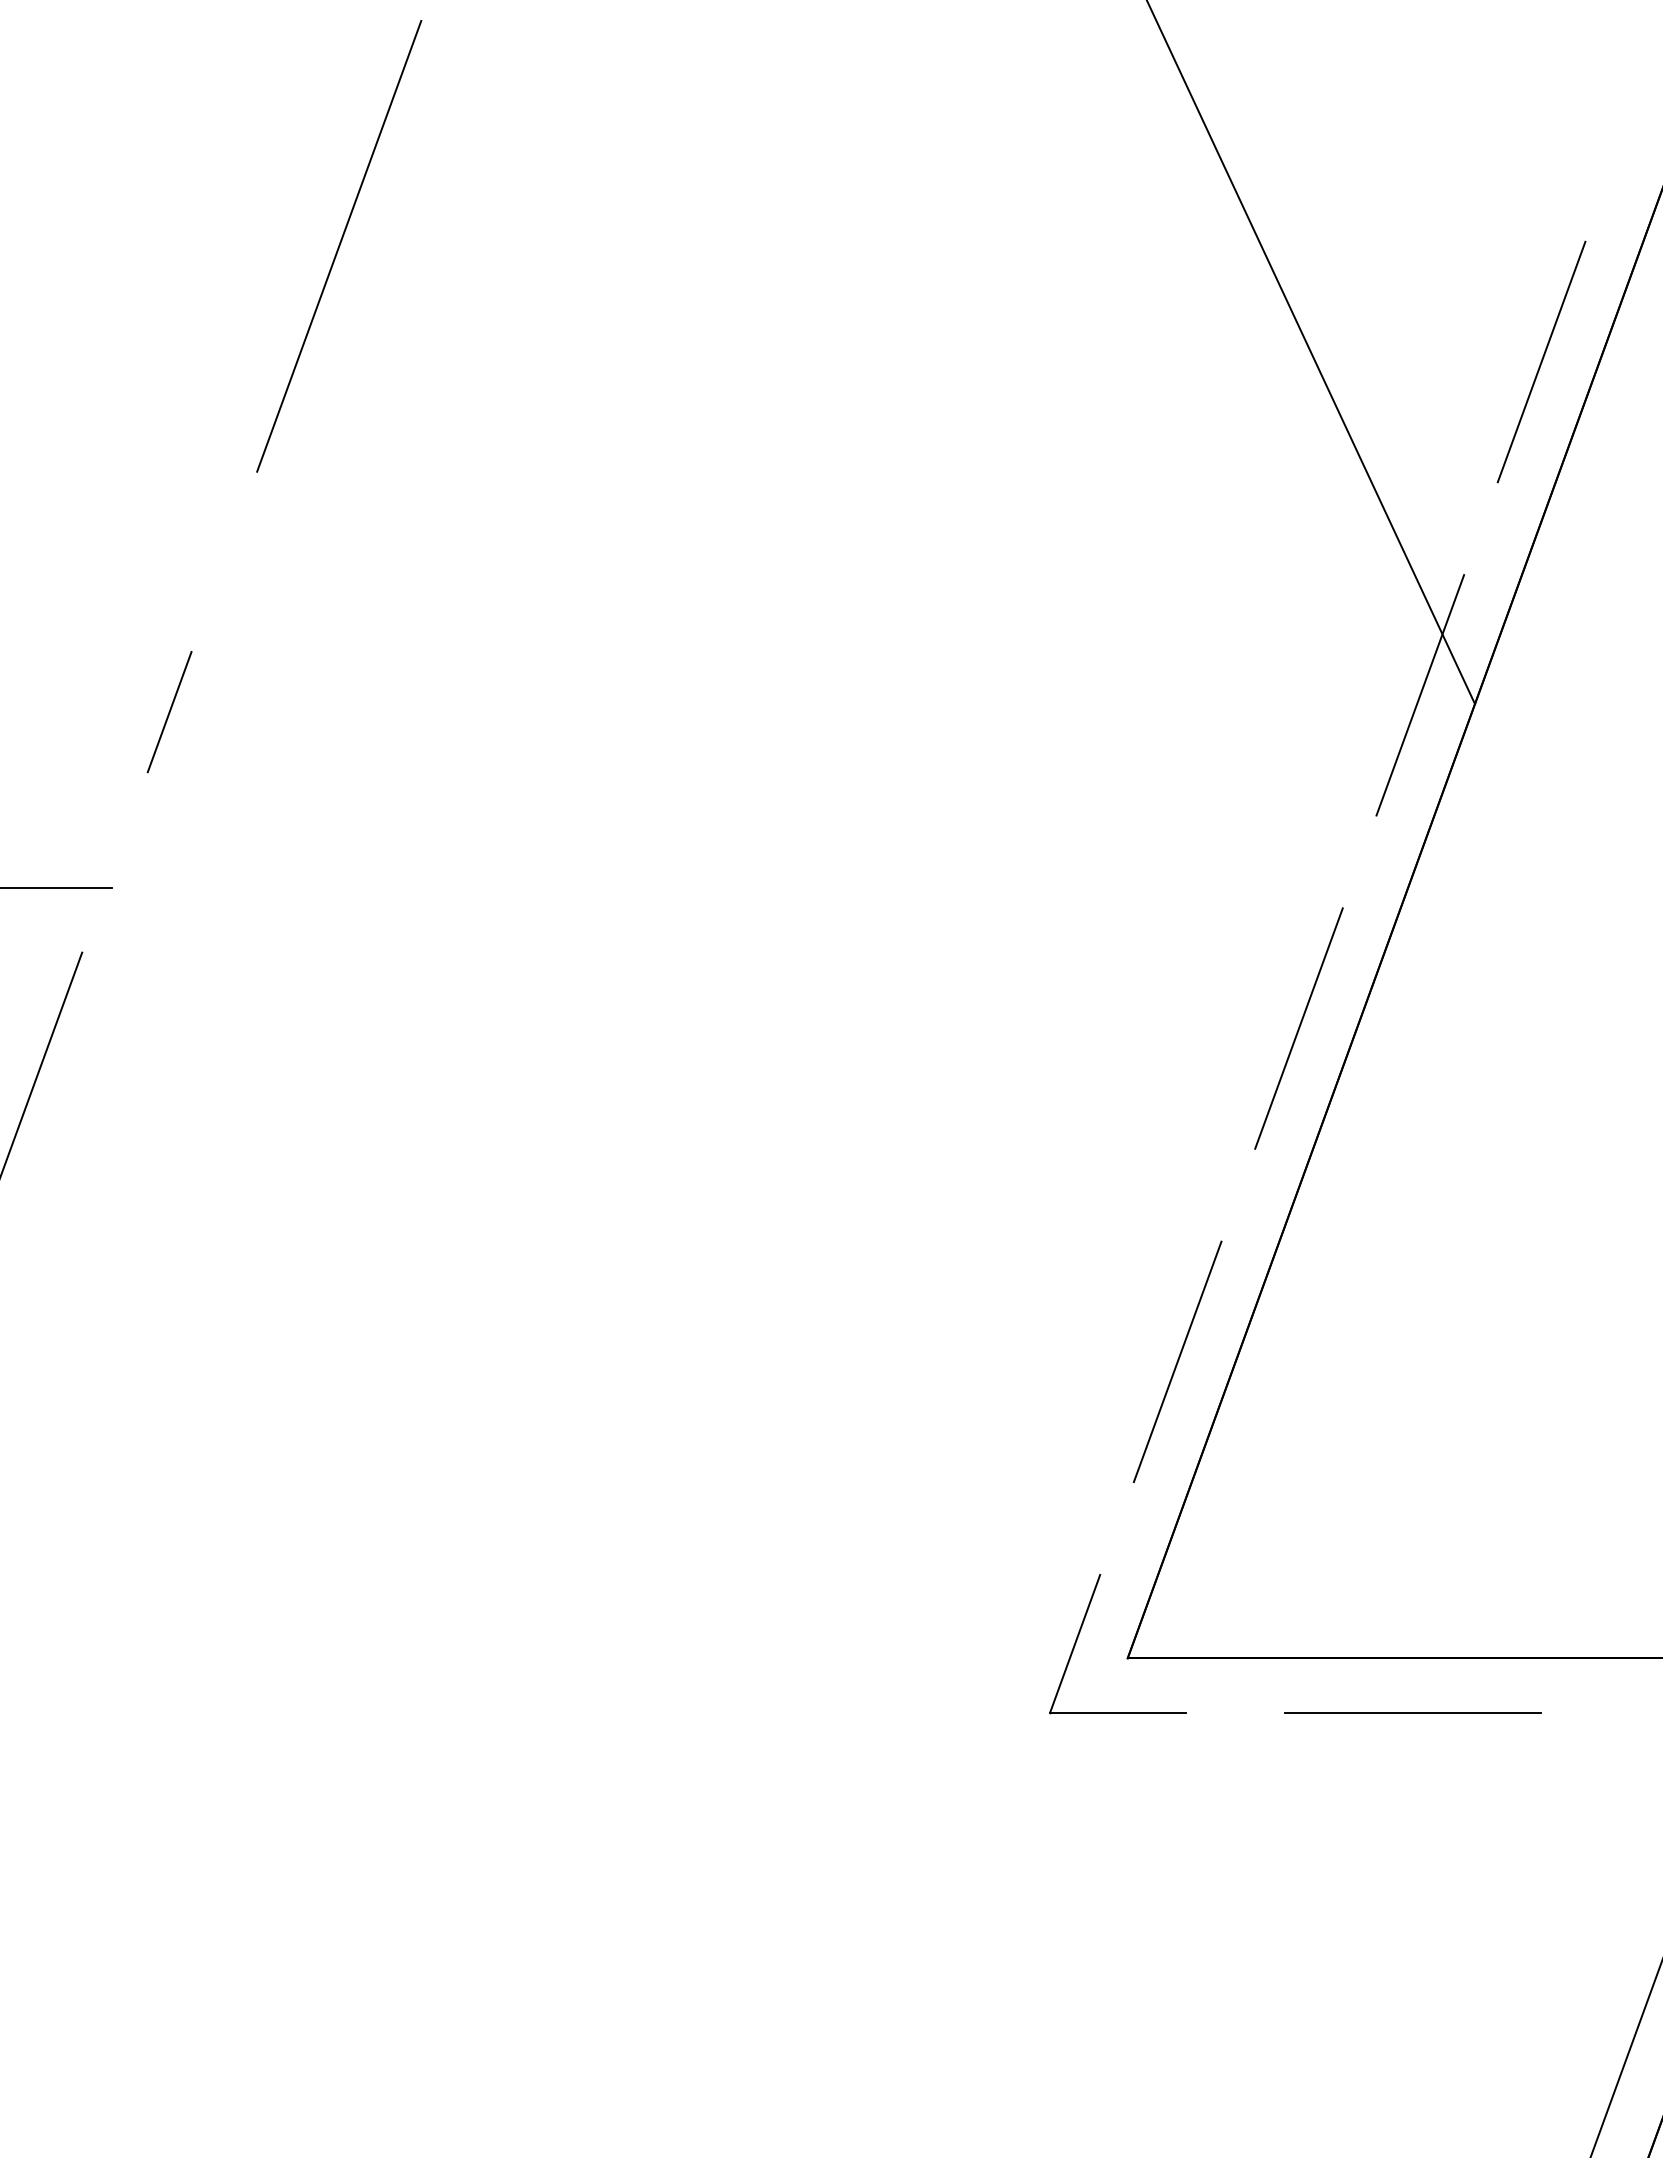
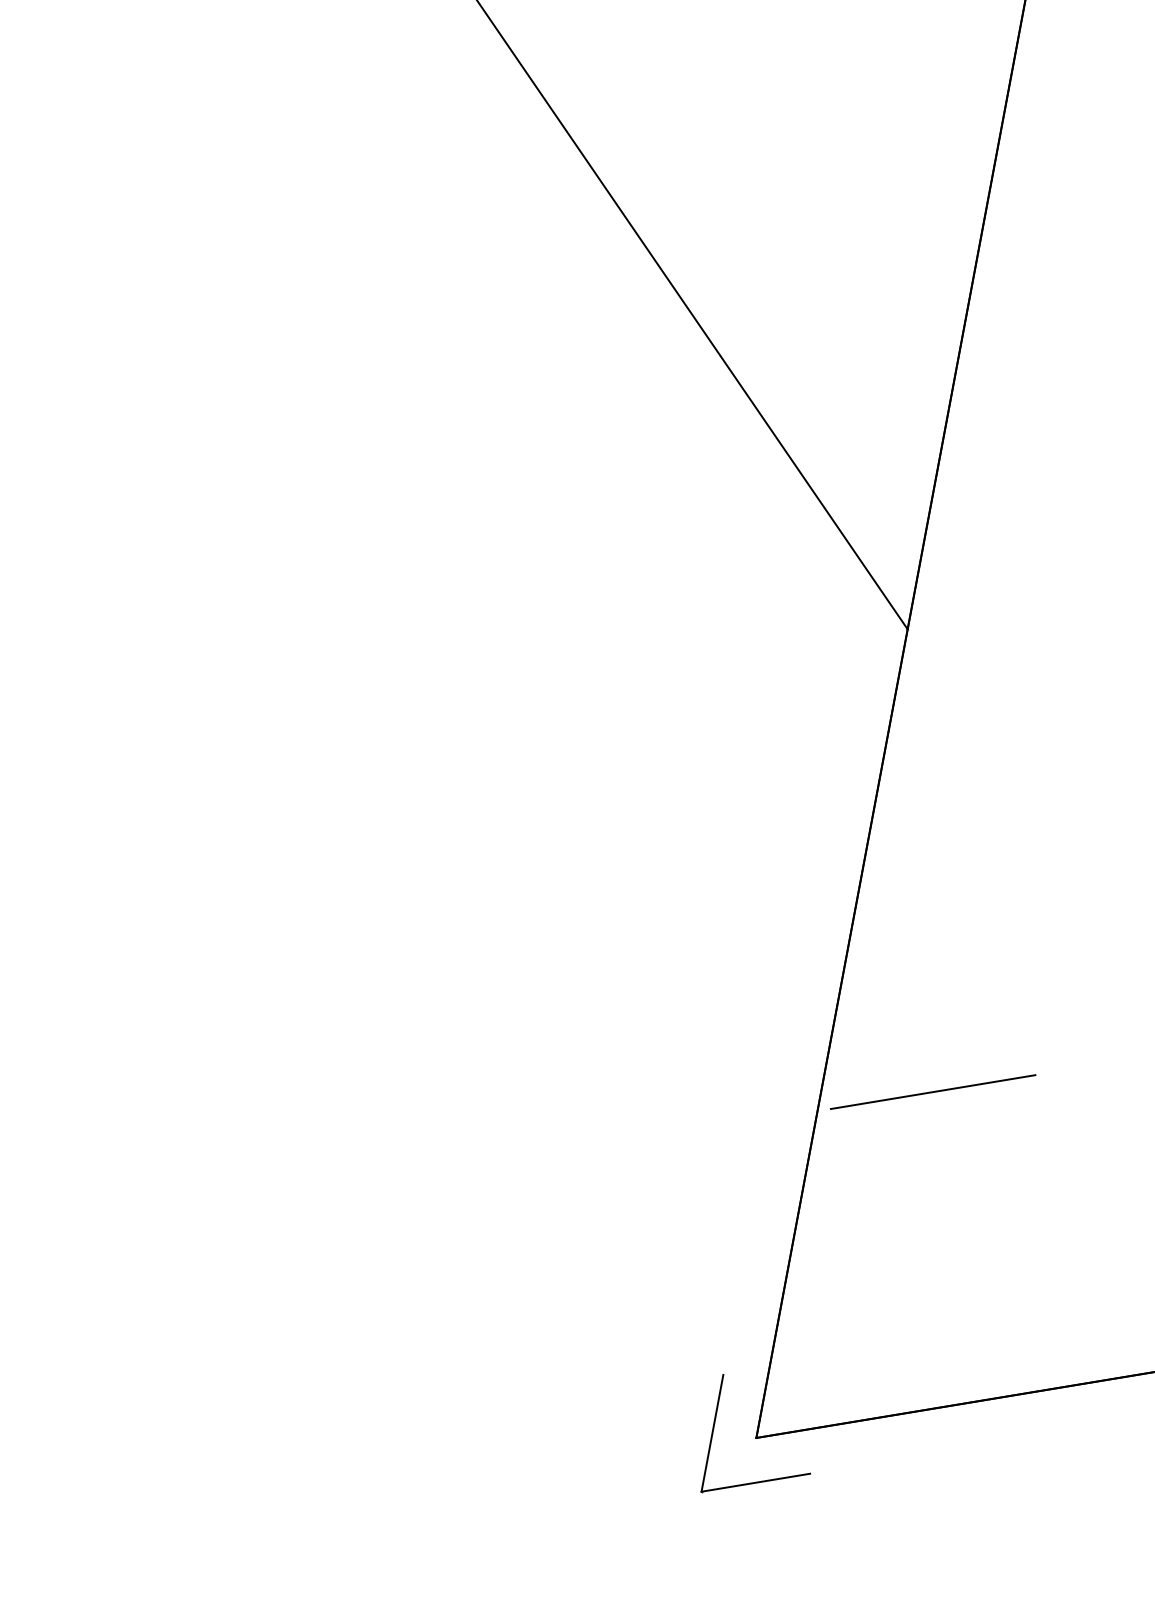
line: (1541, 361) -> (915, 346), removed
line: (1420, 695) -> (862, 629), removed
line: (1298, 1028) -> (809, 911), removed
line: (1177, 1361) -> (756, 1194), removed
line: (1412, 1712) -> (932, 1091), moved

